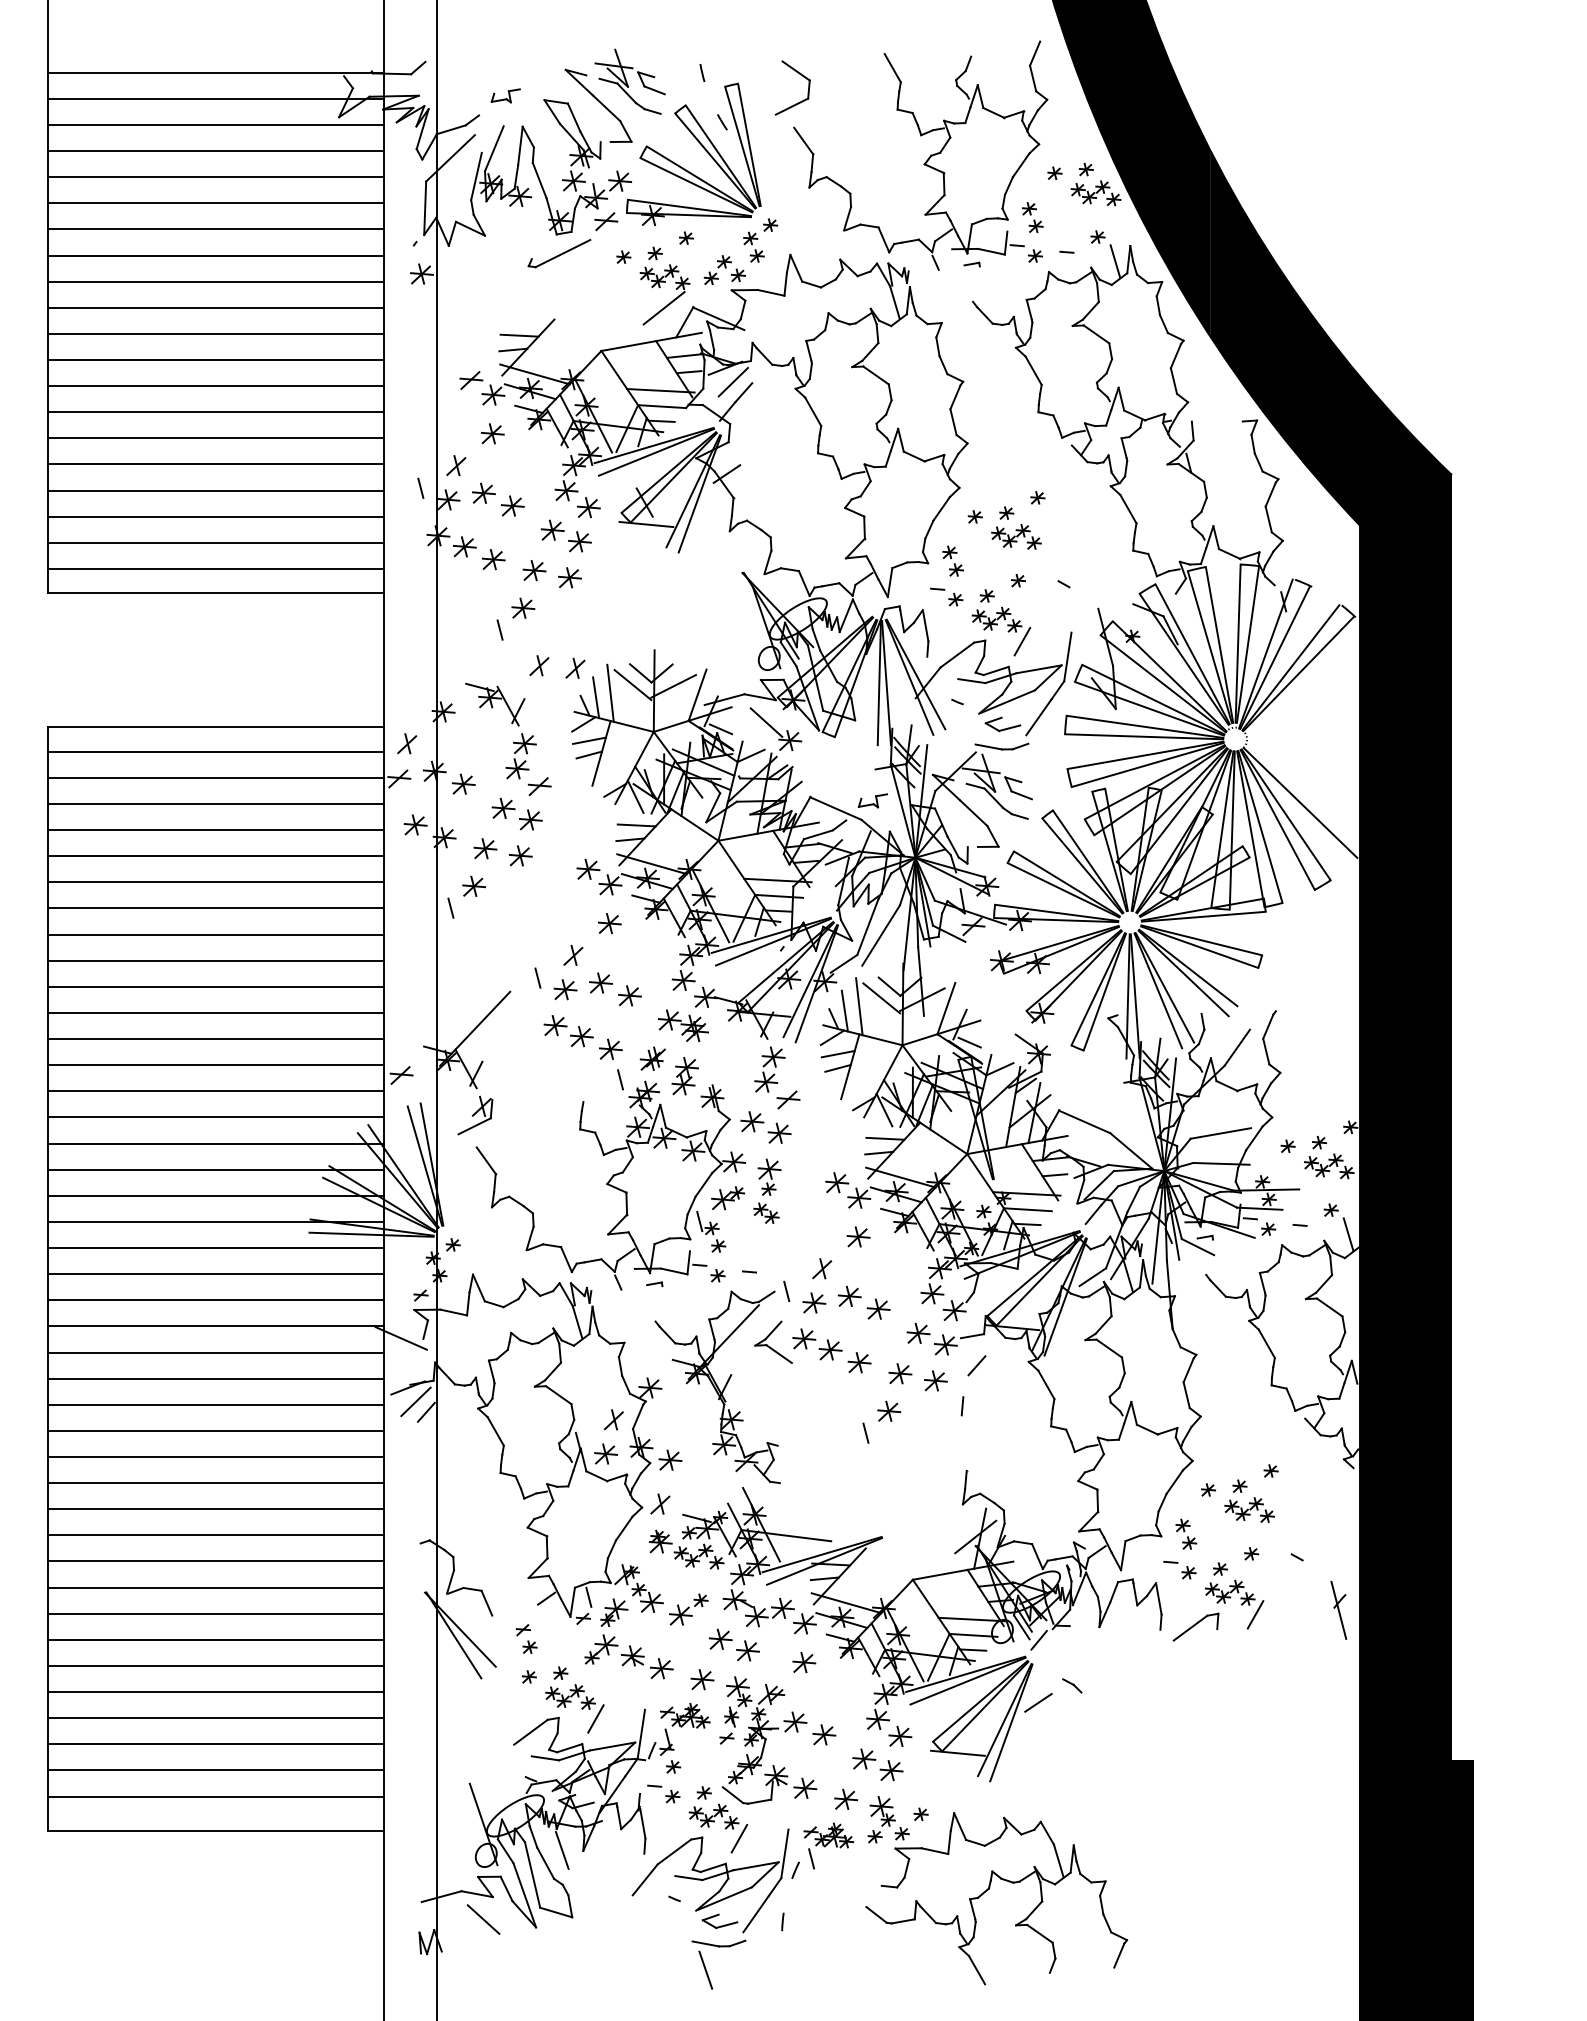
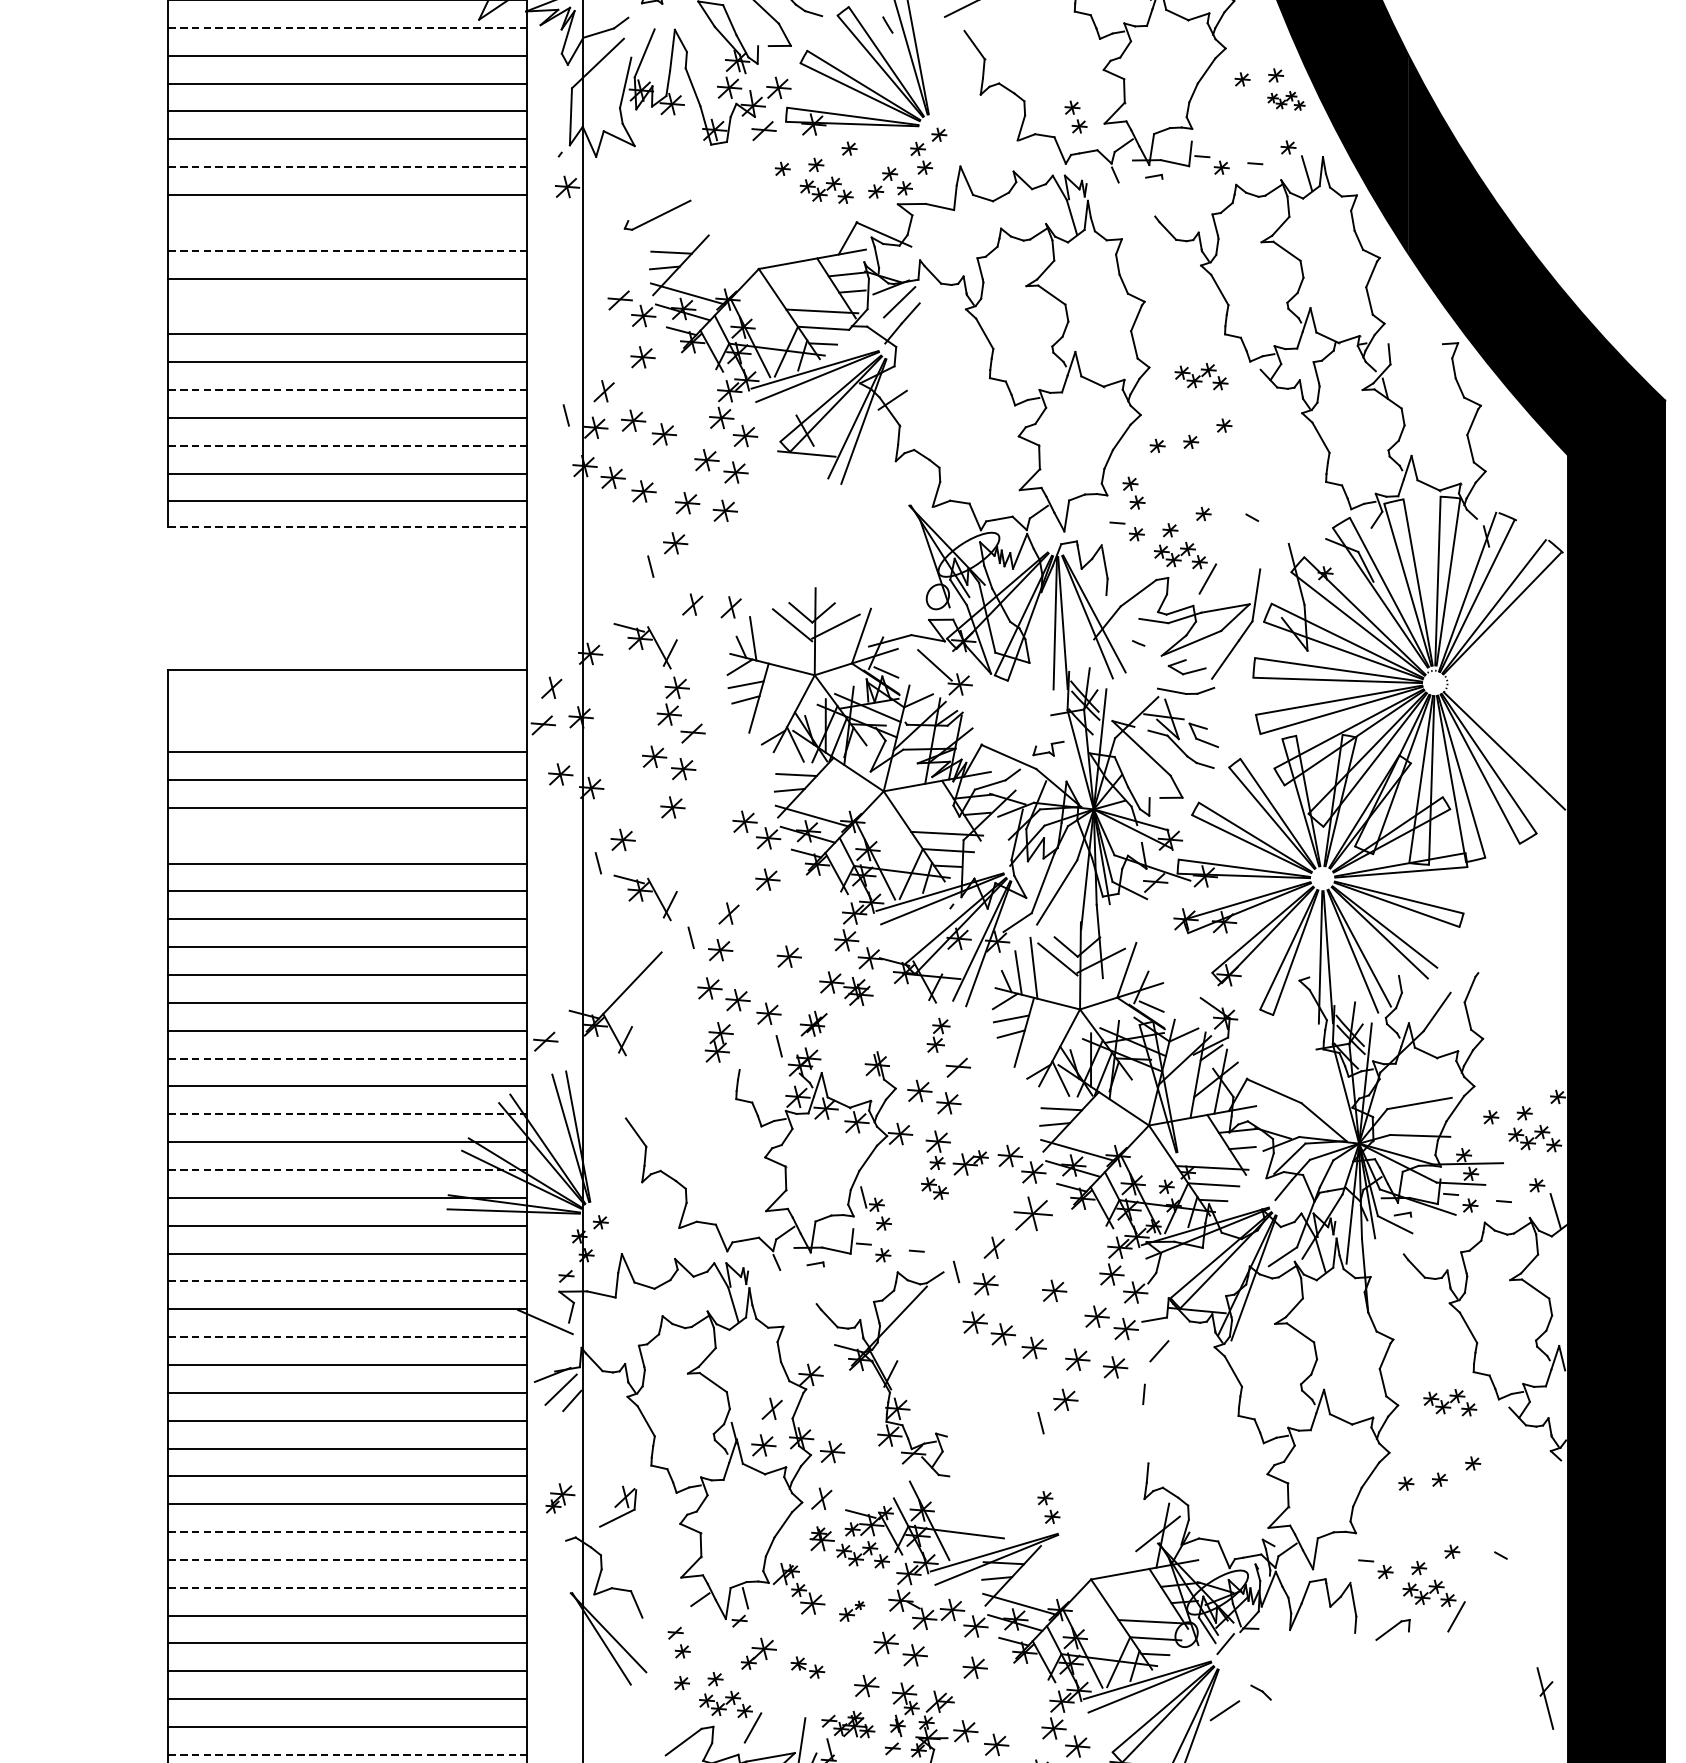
line: (216, 124) -> (348, 27), solid -> dashed
part: (1095, 193) -> (1285, 101), size x0.7
part: (1032, 217) -> (1075, 117), moved
part: (559, 253) -> (657, 215), moved
line: (216, 255) -> (348, 167), solid -> dashed
line: (215, 307) -> (347, 222), removed
line: (663, 308) -> (825, 223), removed
line: (216, 333) -> (348, 250), solid -> dashed
line: (215, 386) -> (347, 306), removed
line: (216, 464) -> (348, 390), solid -> dashed
line: (216, 516) -> (348, 445), solid -> dashed
part: (1016, 536) -> (1201, 376), moved
line: (216, 592) -> (348, 526), solid -> dashed
line: (610, 692) -> (768, 633), removed
line: (215, 751) -> (347, 696), removed
line: (215, 777) -> (347, 723), removed
part: (463, 783) -> (611, 730), removed
part: (485, 848) -> (635, 799), removed
line: (215, 882) -> (347, 835), removed
part: (495, 940) -> (645, 897), added
part: (600, 982) -> (757, 942), removed
part: (769, 1069) -> (938, 1035), size x0.7
part: (684, 1076) -> (718, 1042), moved
line: (216, 1091) -> (348, 1058), solid -> dashed
part: (475, 1115) -> (618, 1506), moved
line: (216, 1143) -> (348, 1114), solid -> dashed
line: (216, 1195) -> (348, 1169), solid -> dashed
part: (727, 1198) -> (970, 1163), moved
part: (858, 1236) -> (1033, 1213), size x1.6
part: (849, 1295) -> (1023, 1276), removed
line: (216, 1300) -> (348, 1281), solid -> dashed
part: (773, 1341) -> (942, 1325), removed
line: (216, 1352) -> (348, 1337), solid -> dashed
part: (1249, 1509) -> (1450, 1402), moved
part: (1186, 1533) -> (1049, 1506), moved
line: (216, 1535) -> (348, 1532), solid -> dashed
line: (216, 1561) -> (348, 1559), solid -> dashed
line: (216, 1587) -> (348, 1587), solid -> dashed
part: (688, 1609) -> (851, 1611), size x0.6
part: (1338, 1610) -> (1544, 1698), moved
part: (614, 1612) -> (560, 1498), moved
part: (1195, 1626) -> (1392, 1629), size x0.7
part: (647, 1662) -> (808, 1667), size x0.6
line: (216, 1744) -> (348, 1755), solid -> dashed

